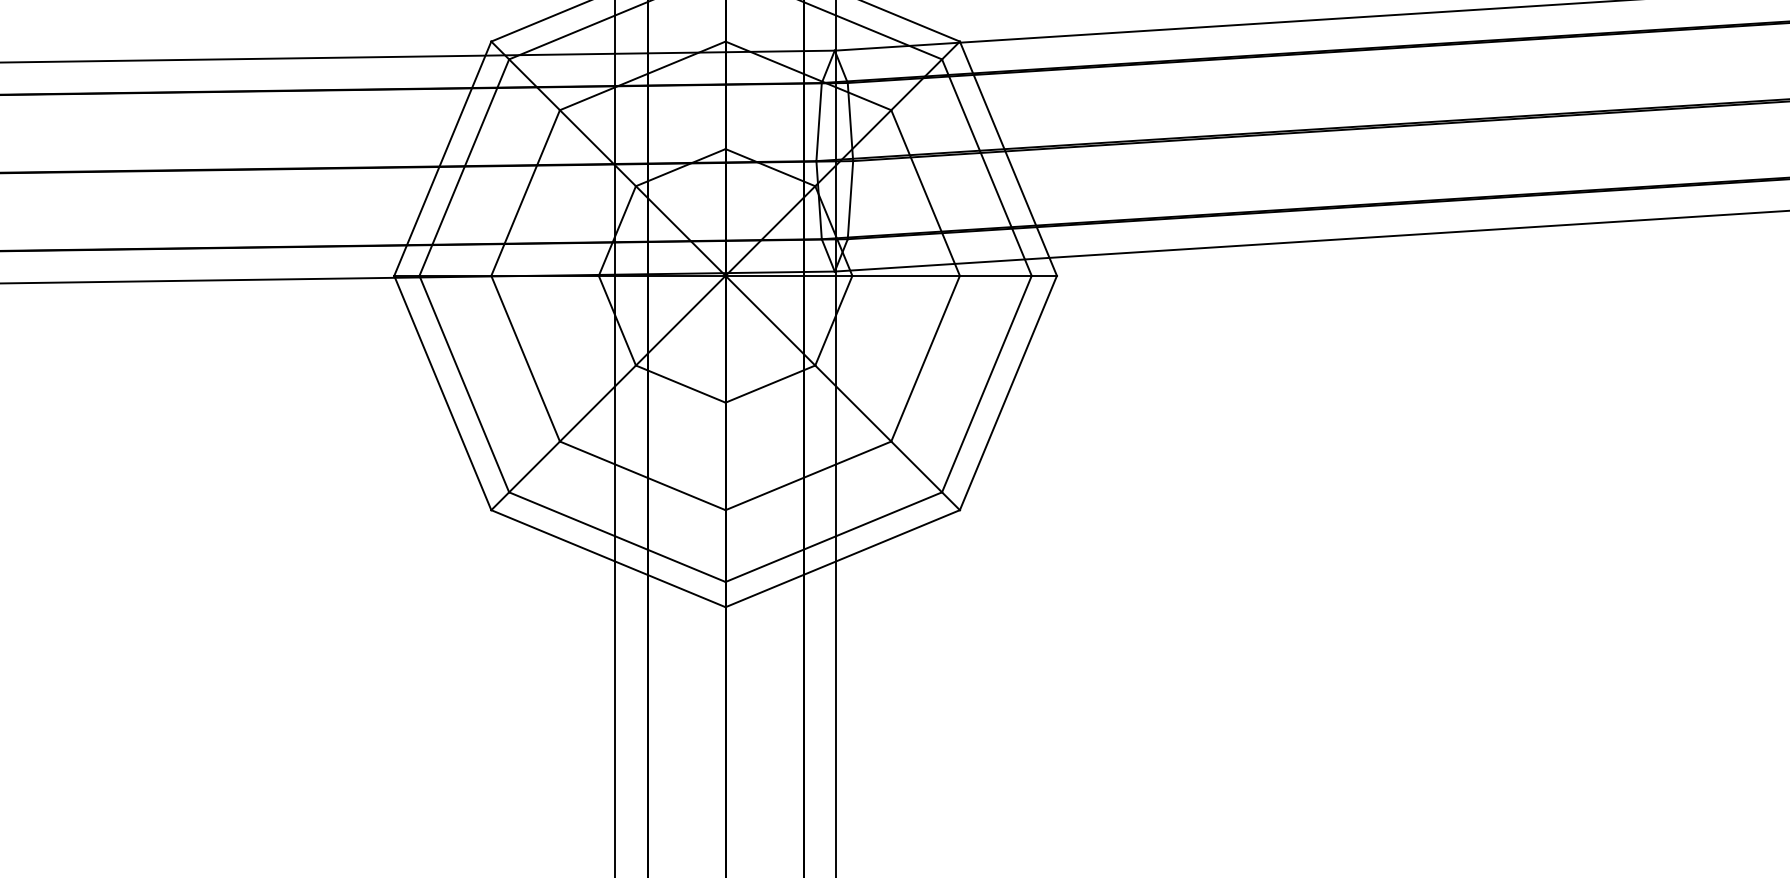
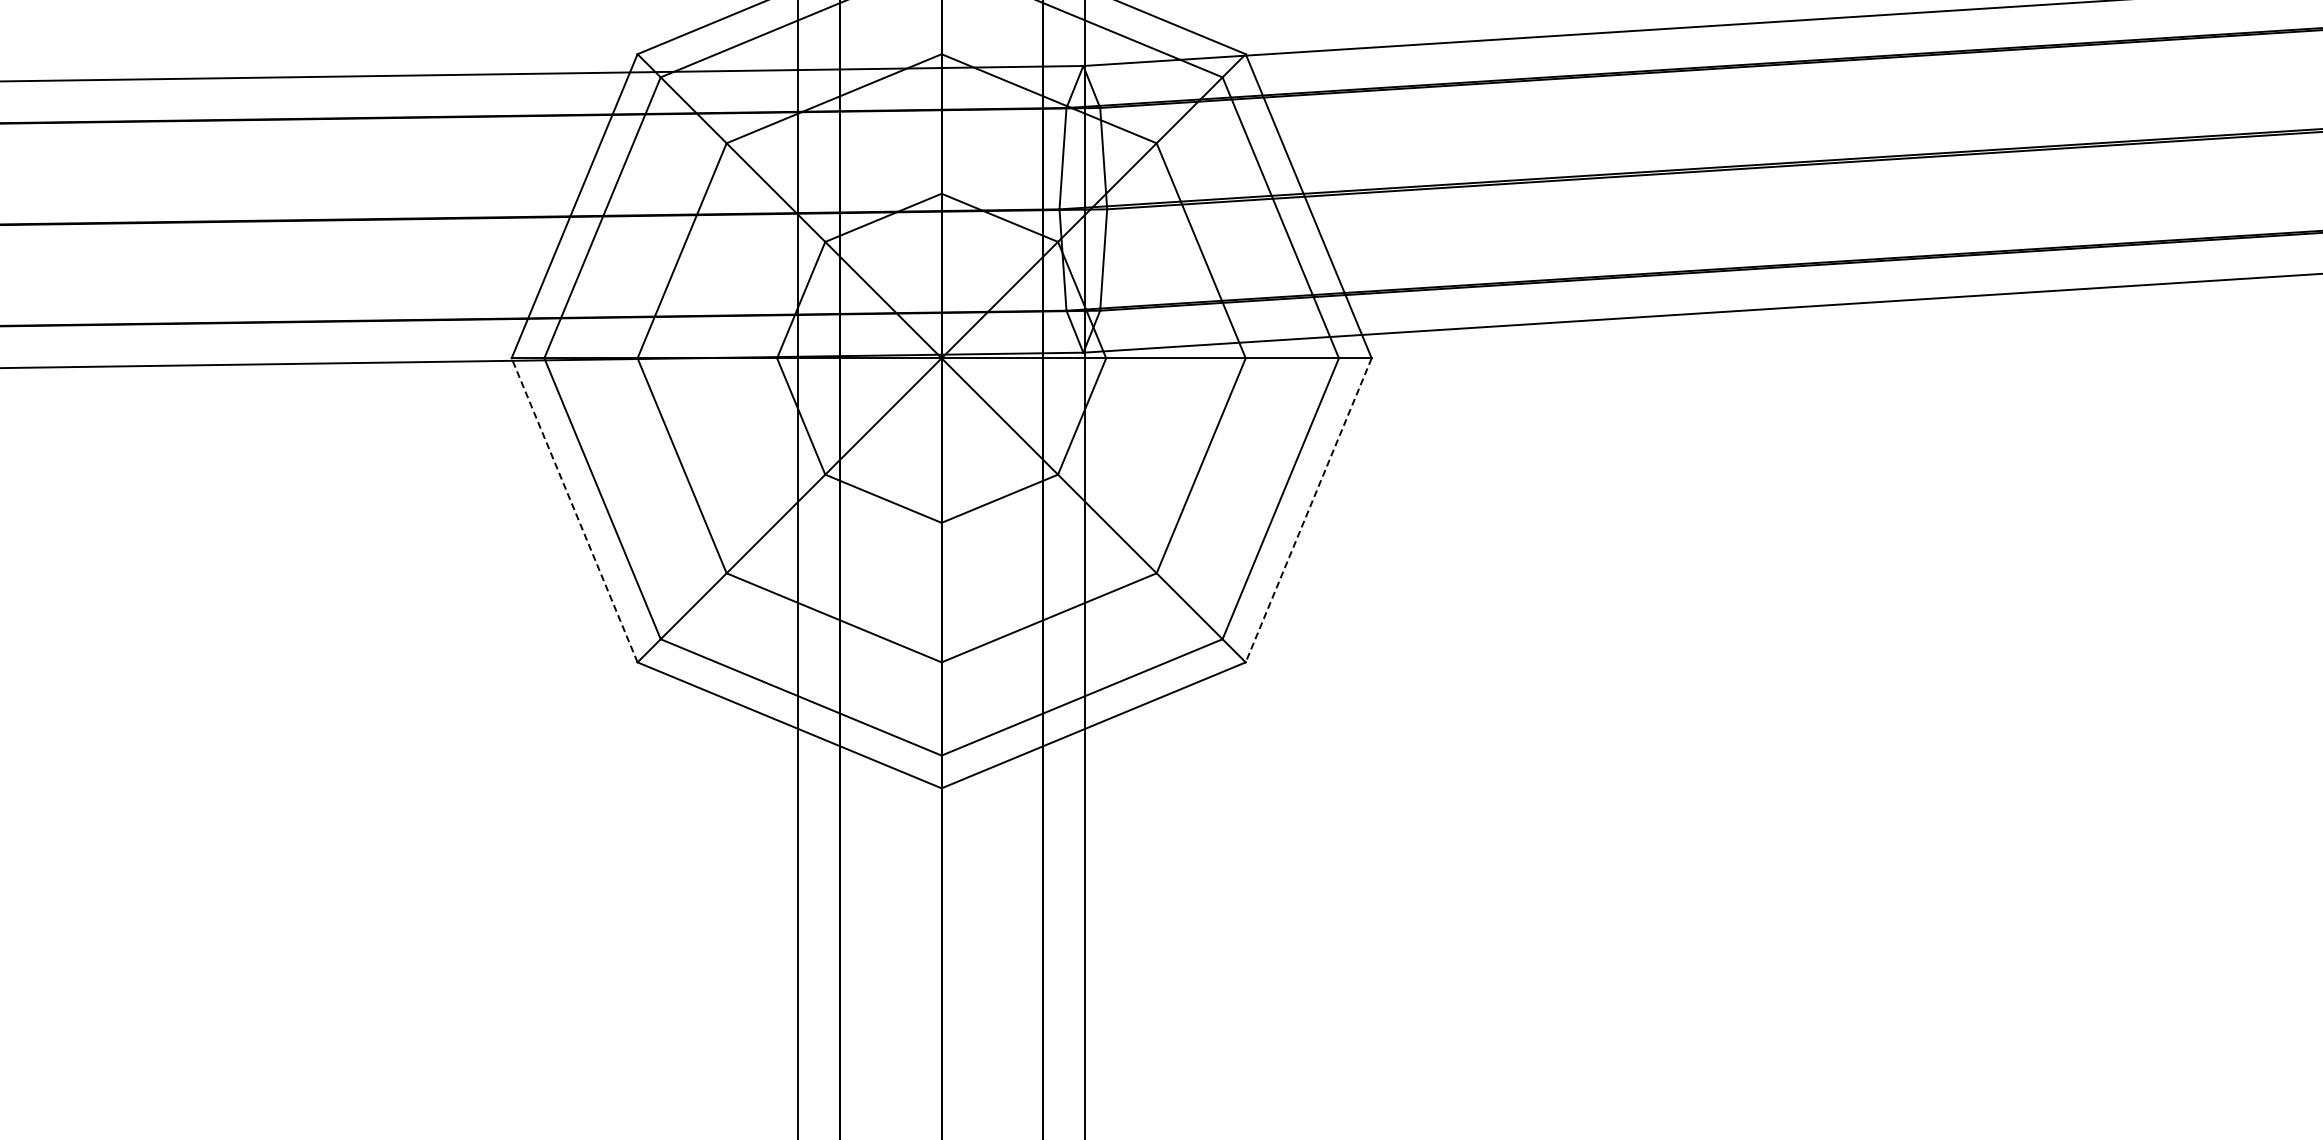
line: (442, 393) -> (574, 510), solid -> dashed
line: (1008, 393) -> (1308, 510), solid -> dashed

